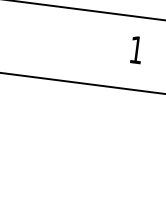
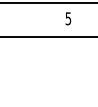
text: (136, 49) -> (68, 18), 1 -> 5

